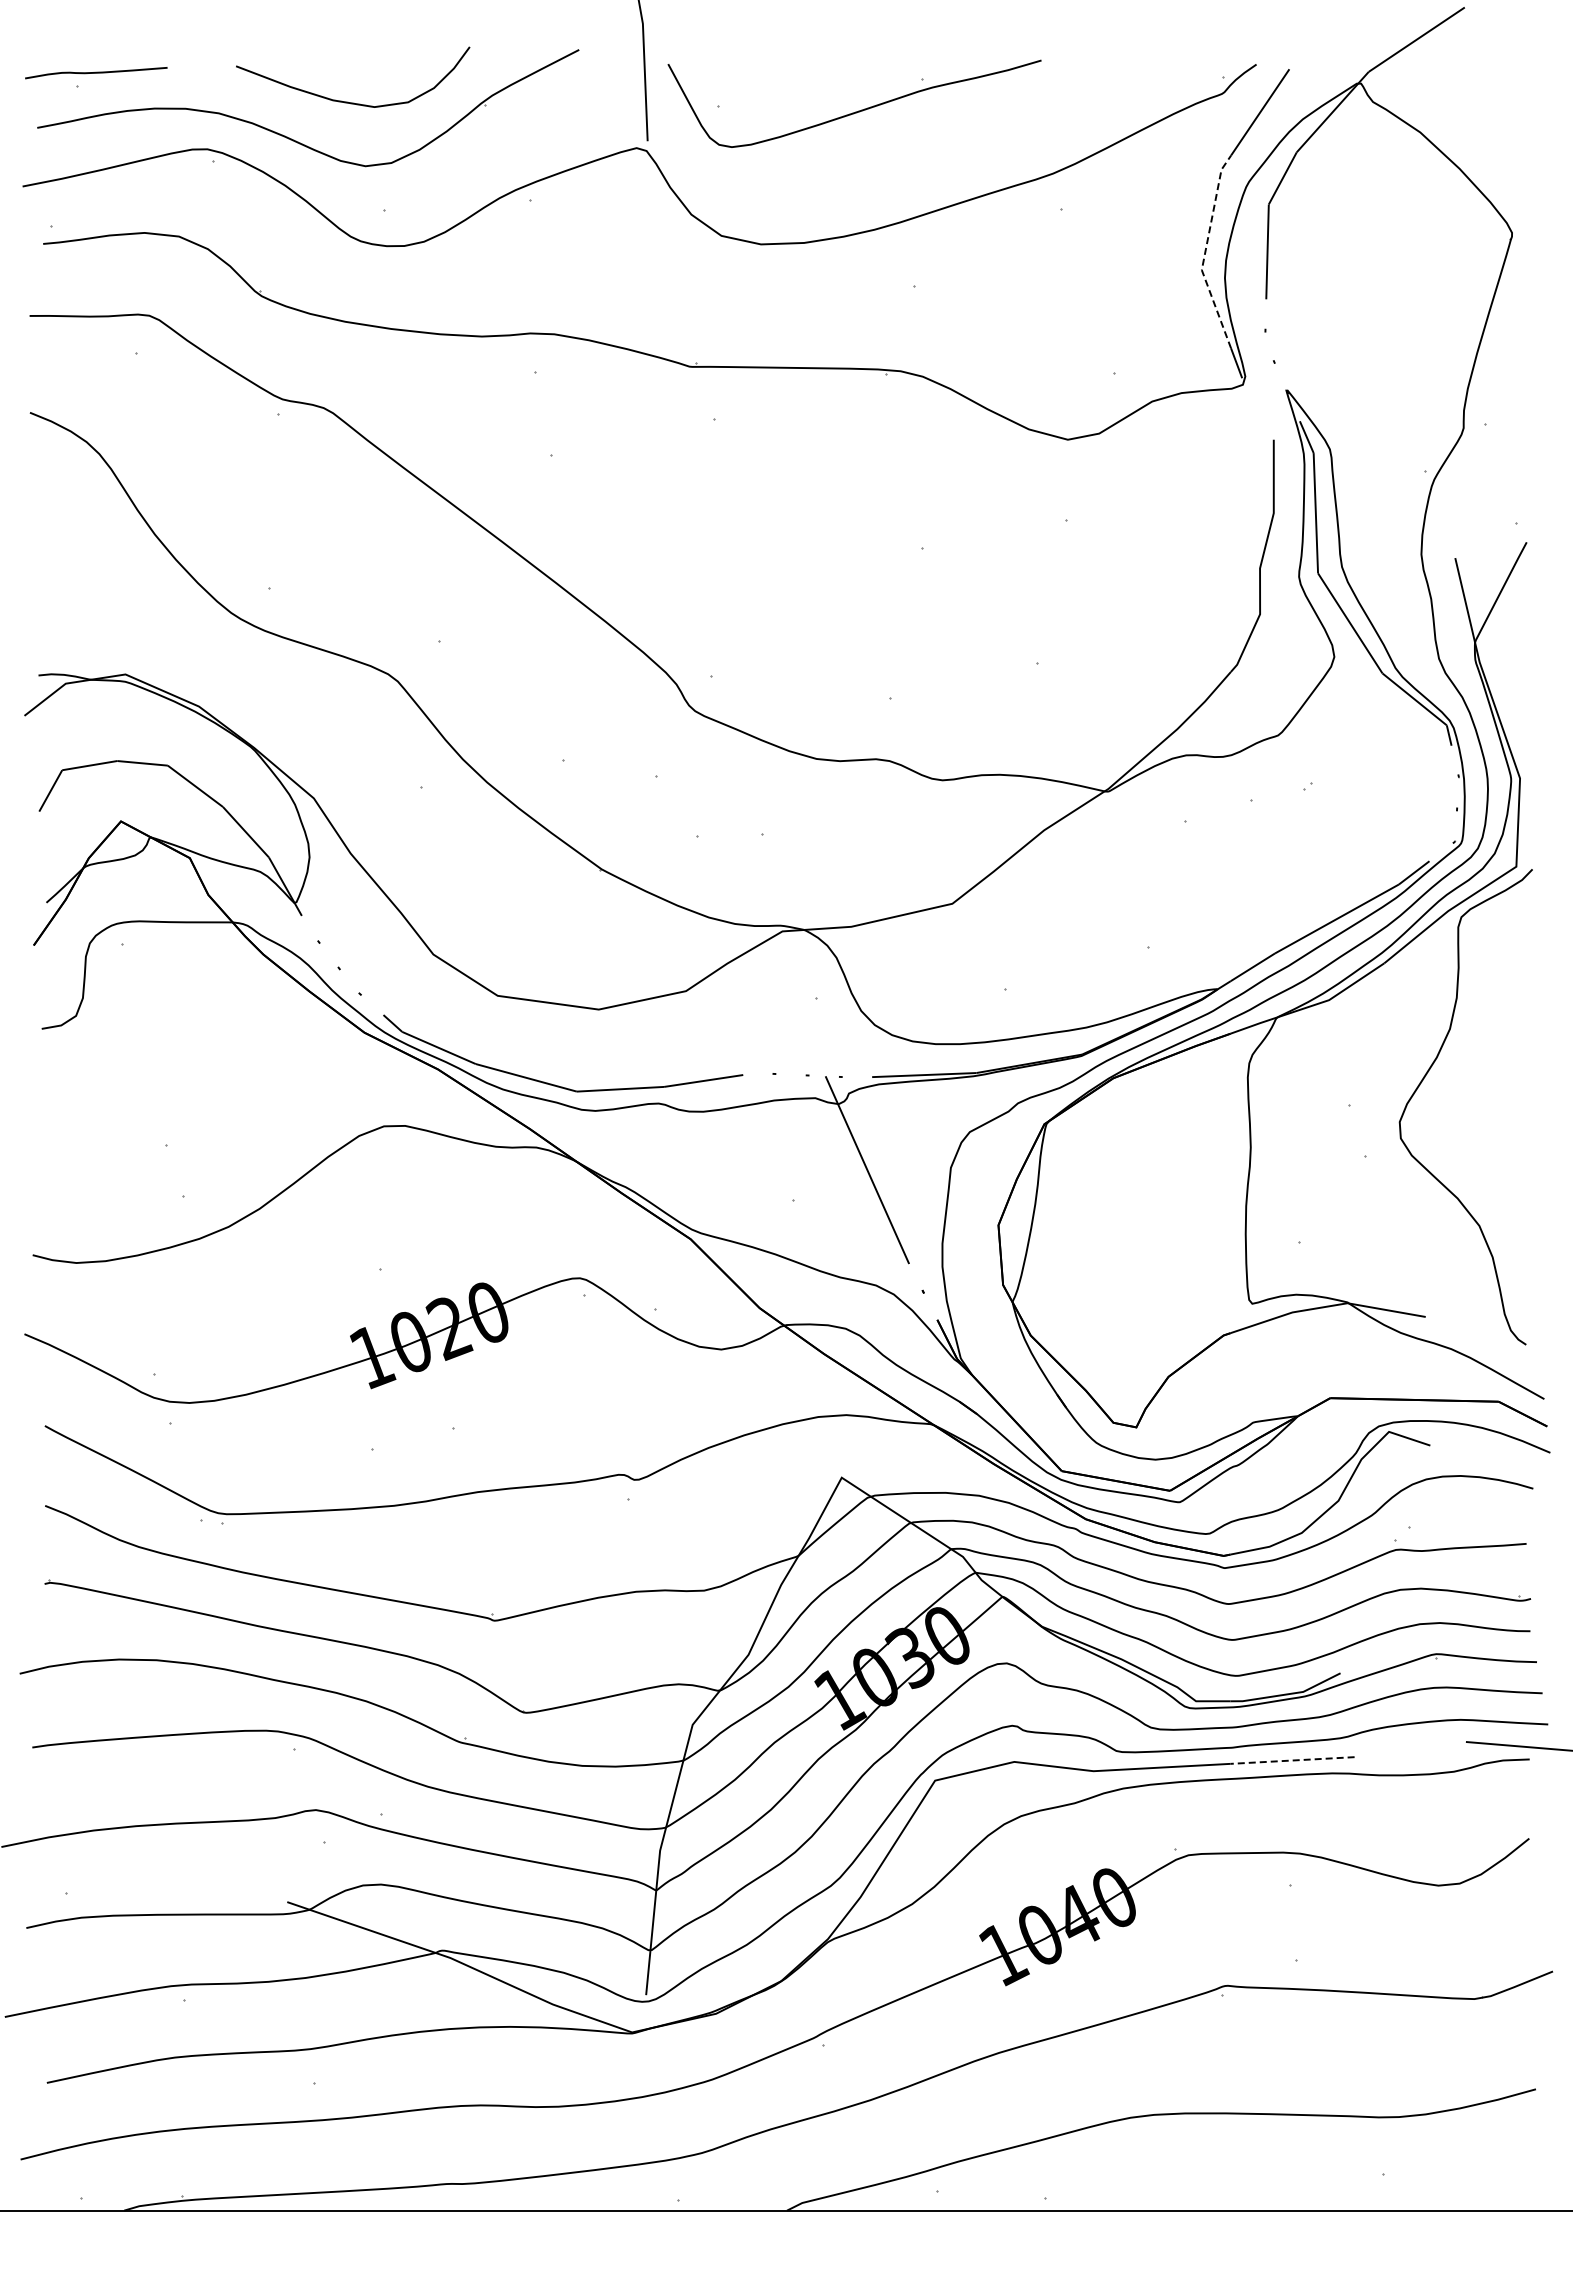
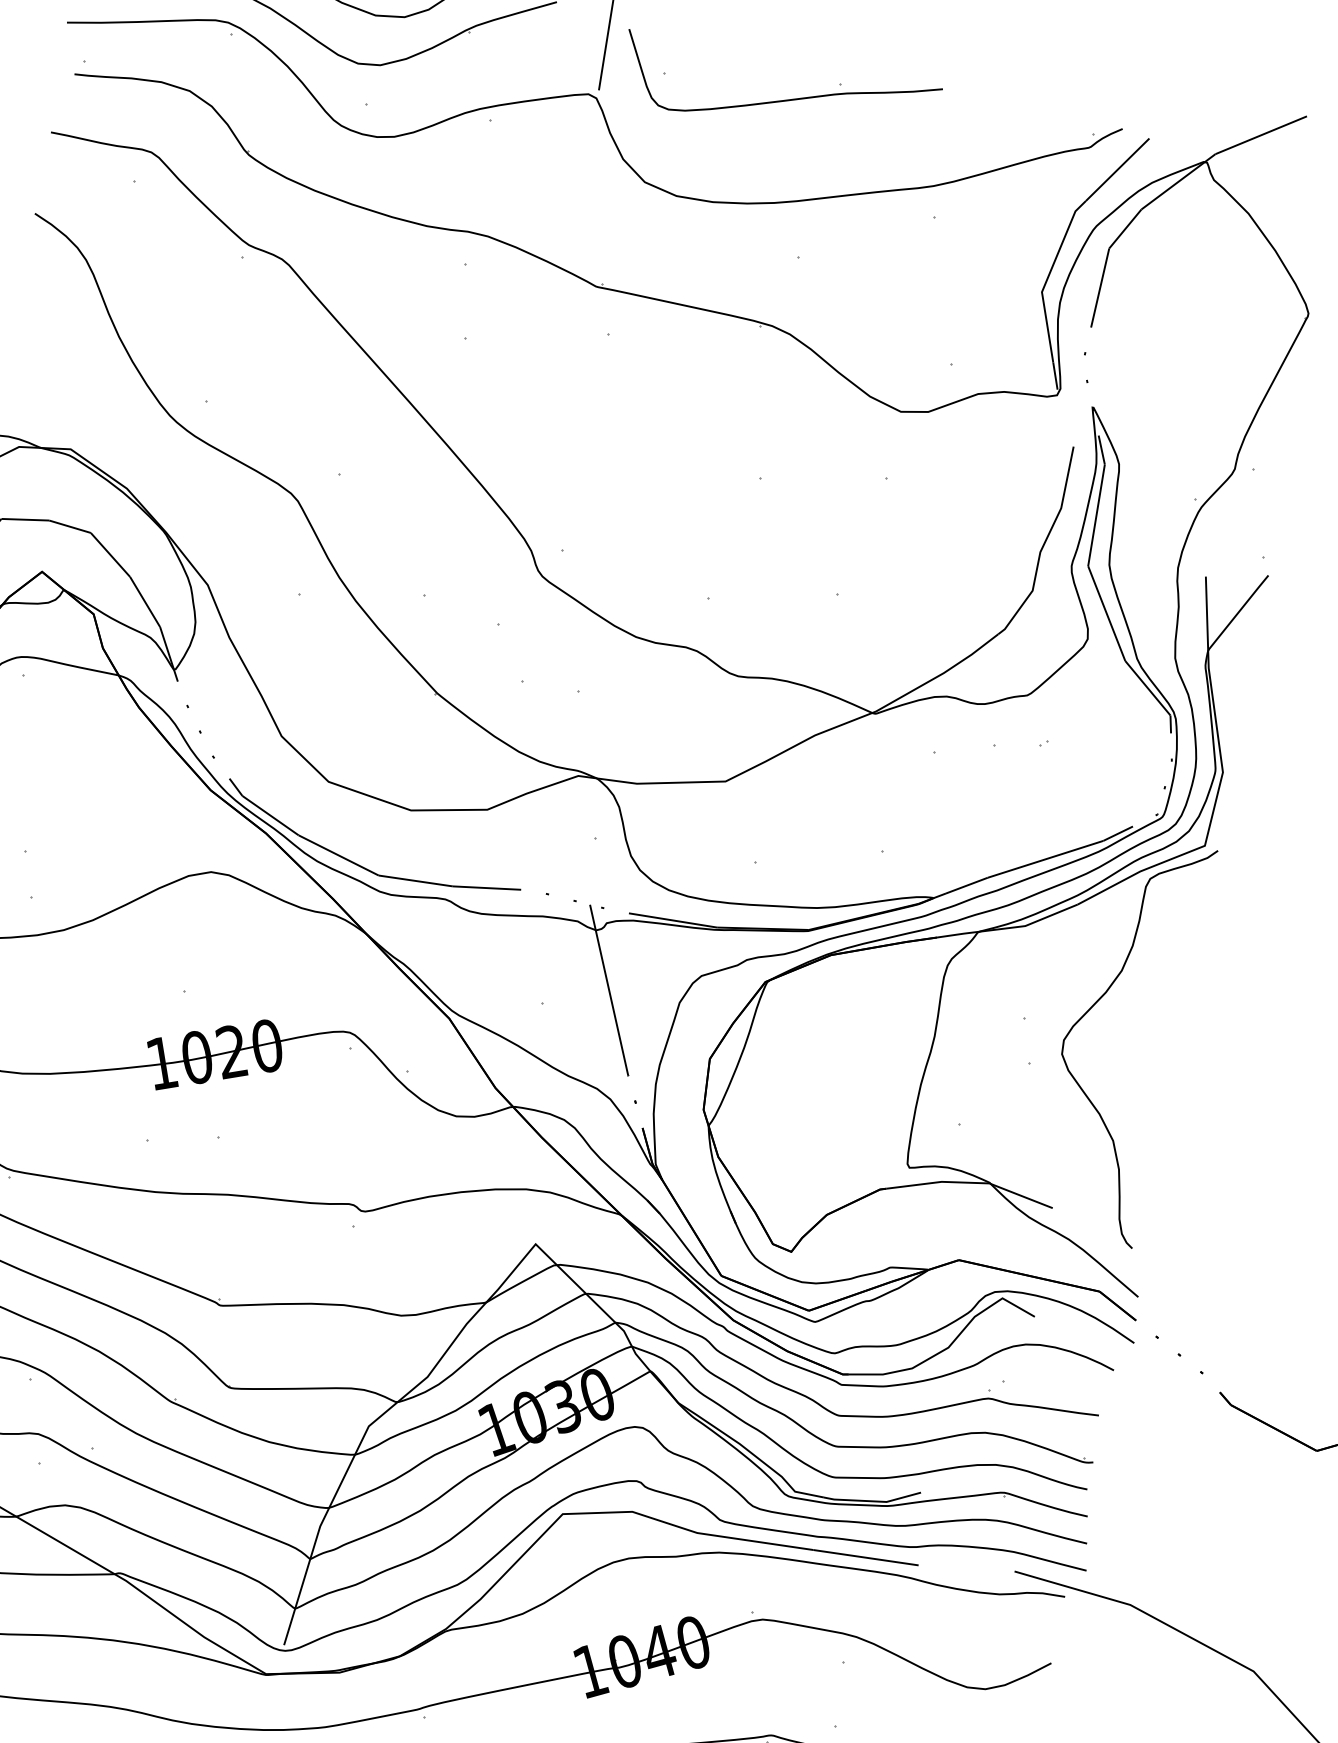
line: (1205, 251) -> (1048, 277), dashed -> solid
line: (1291, 1760) -> (865, 1557), dashed -> solid

